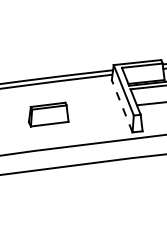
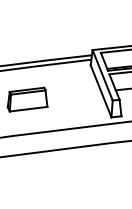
line: (122, 105) -> (101, 90), dashed -> solid

